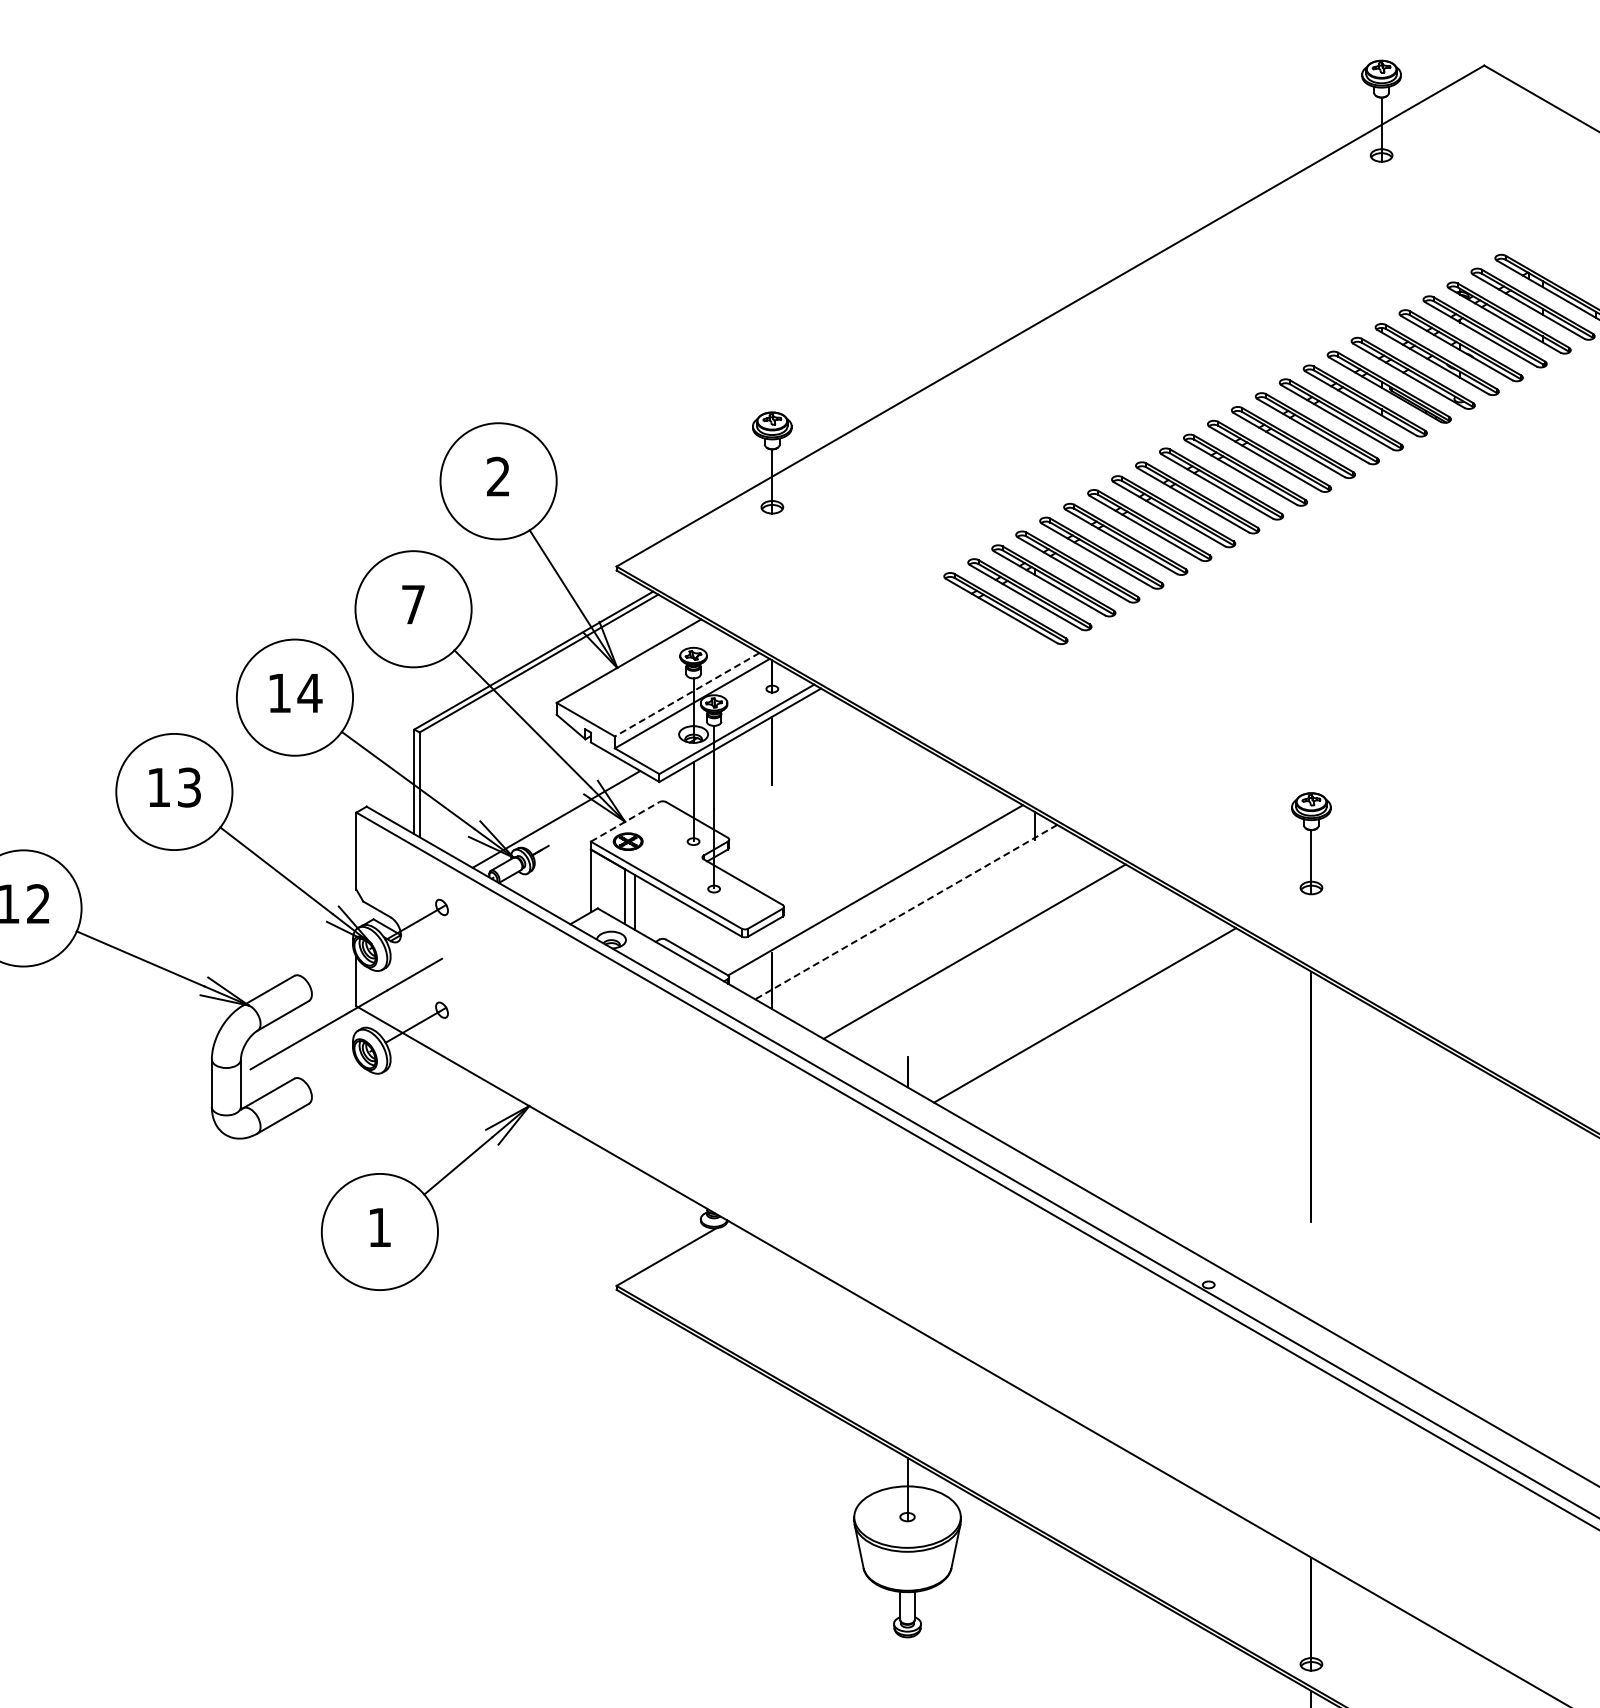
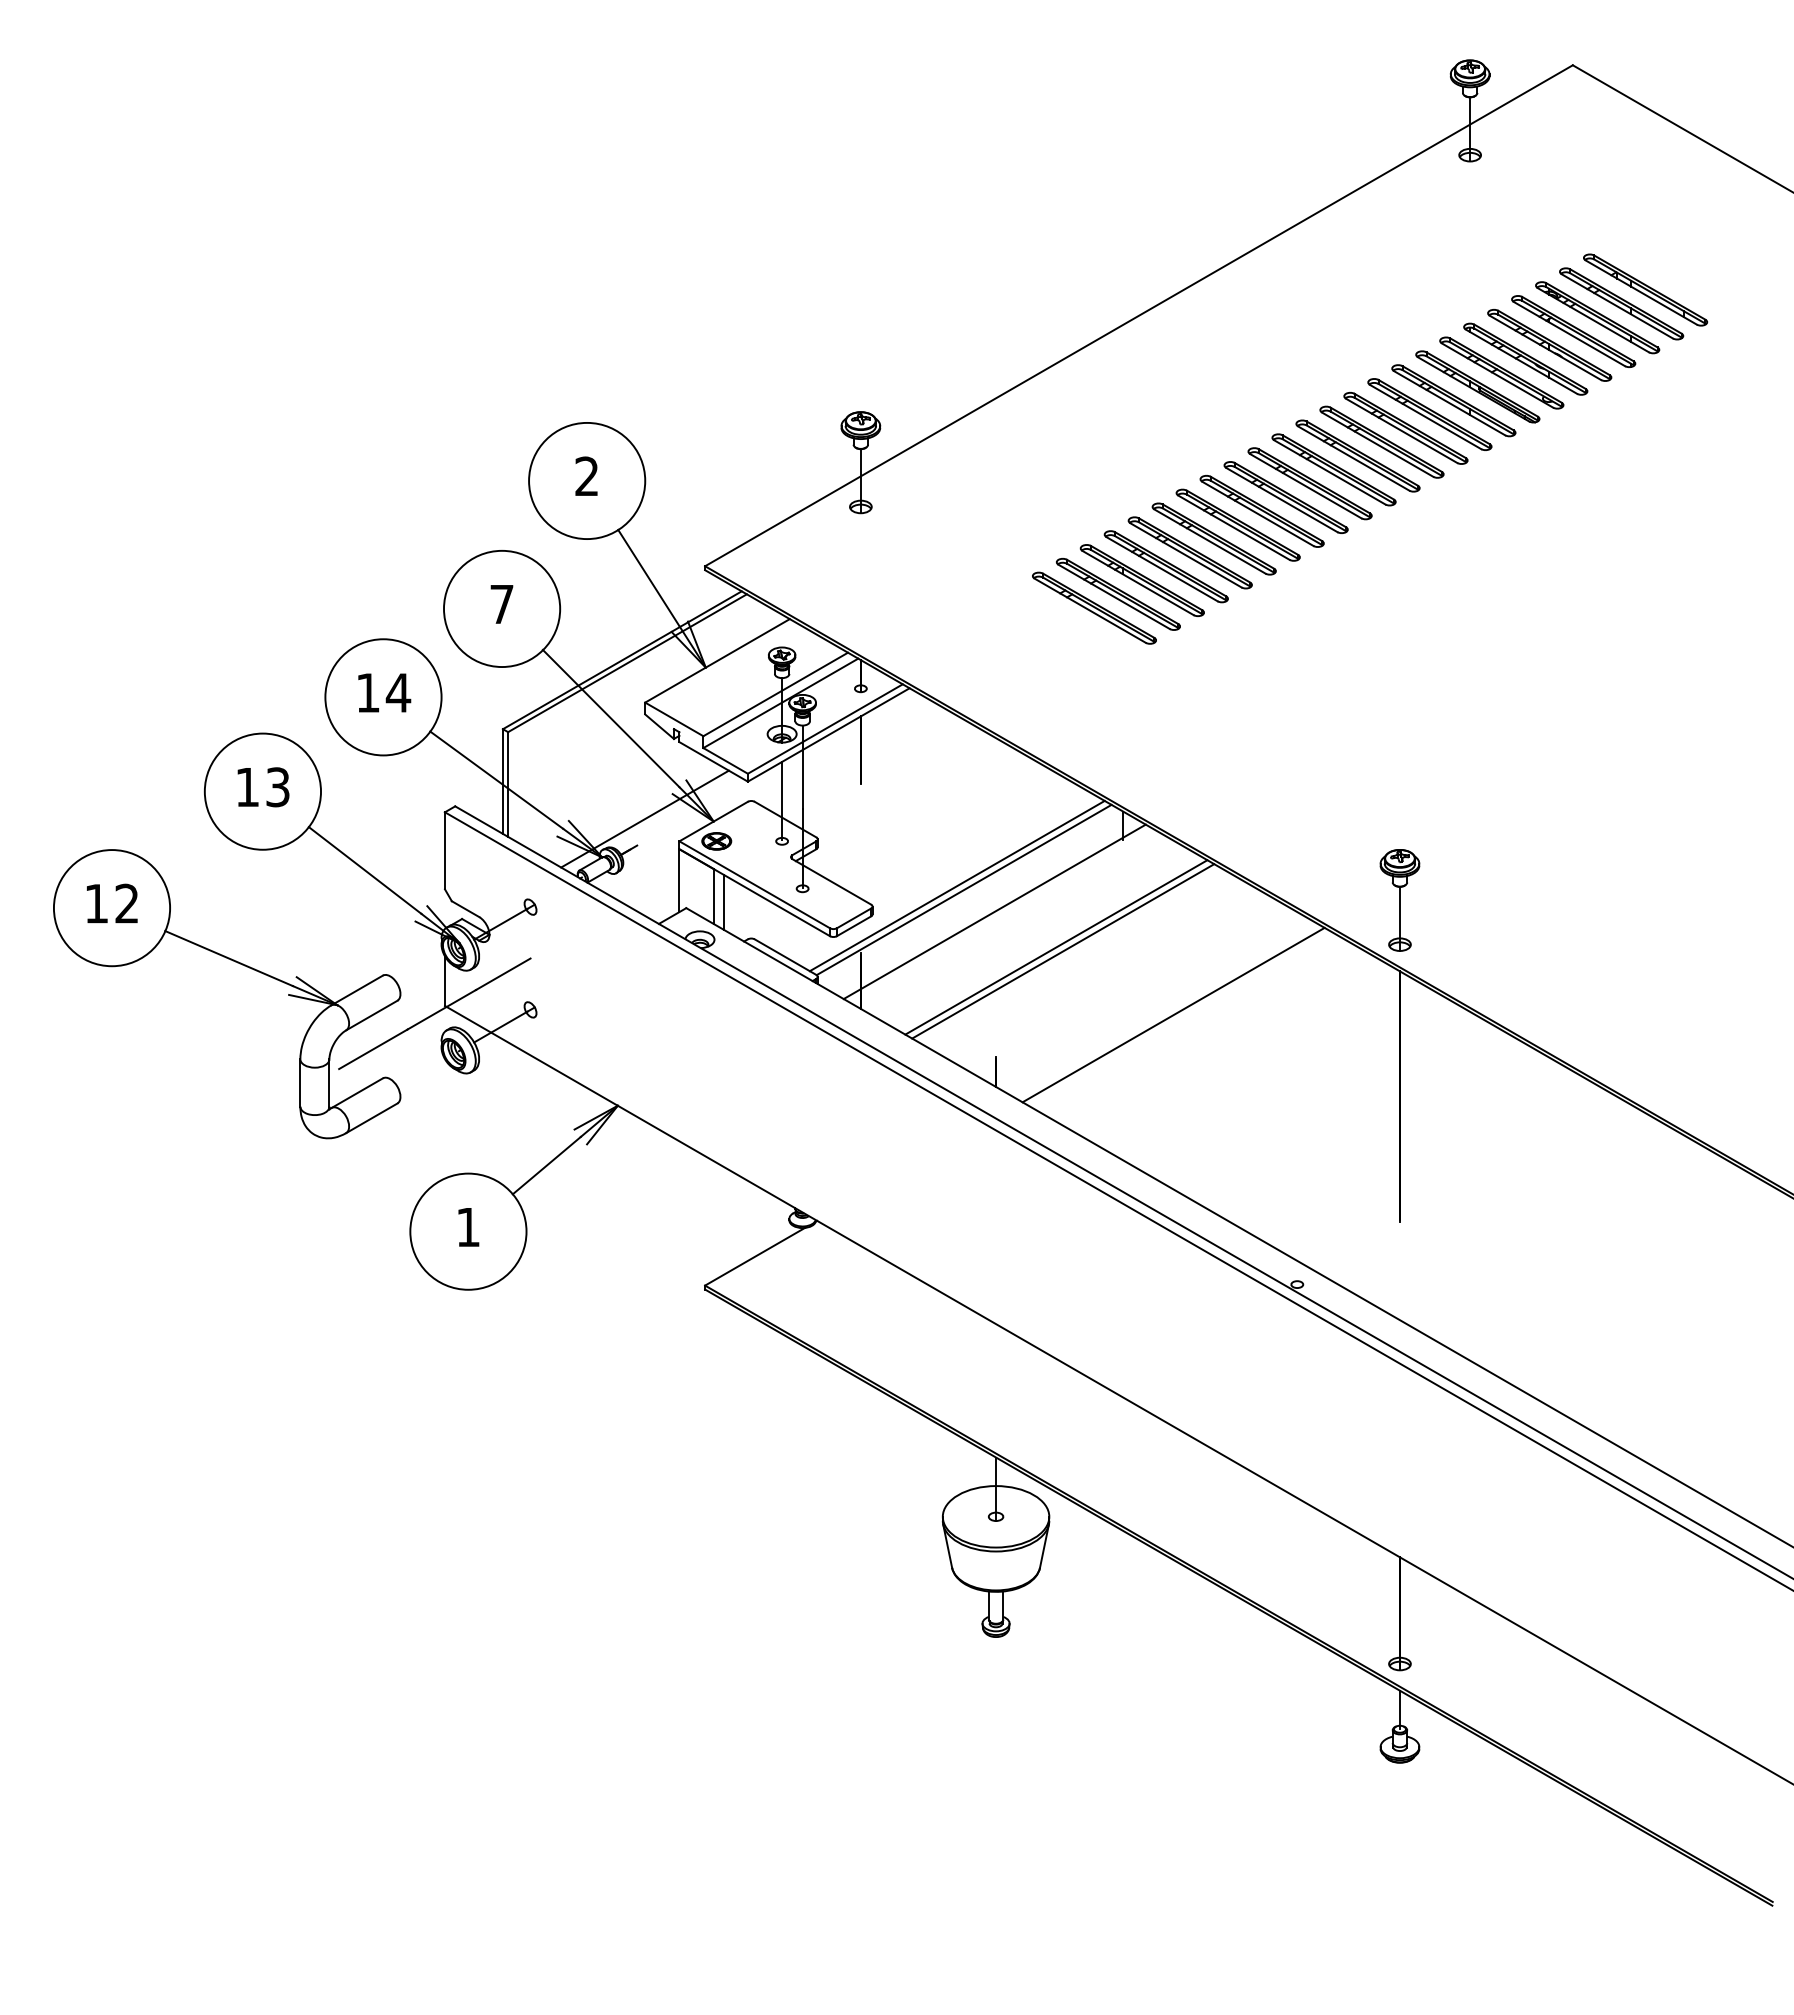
line: (686, 694) -> (775, 694), dashed -> solid
line: (624, 821) -> (713, 821), dashed -> solid
part: (1310, 843) -> (1399, 900), moved
line: (867, 885) -> (956, 885), added
line: (905, 912) -> (994, 912), dashed -> solid
line: (967, 947) -> (1056, 947), added

